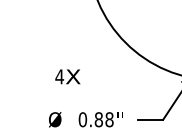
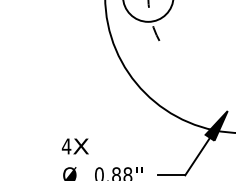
text: (67, 76) -> (74, 146), moved

